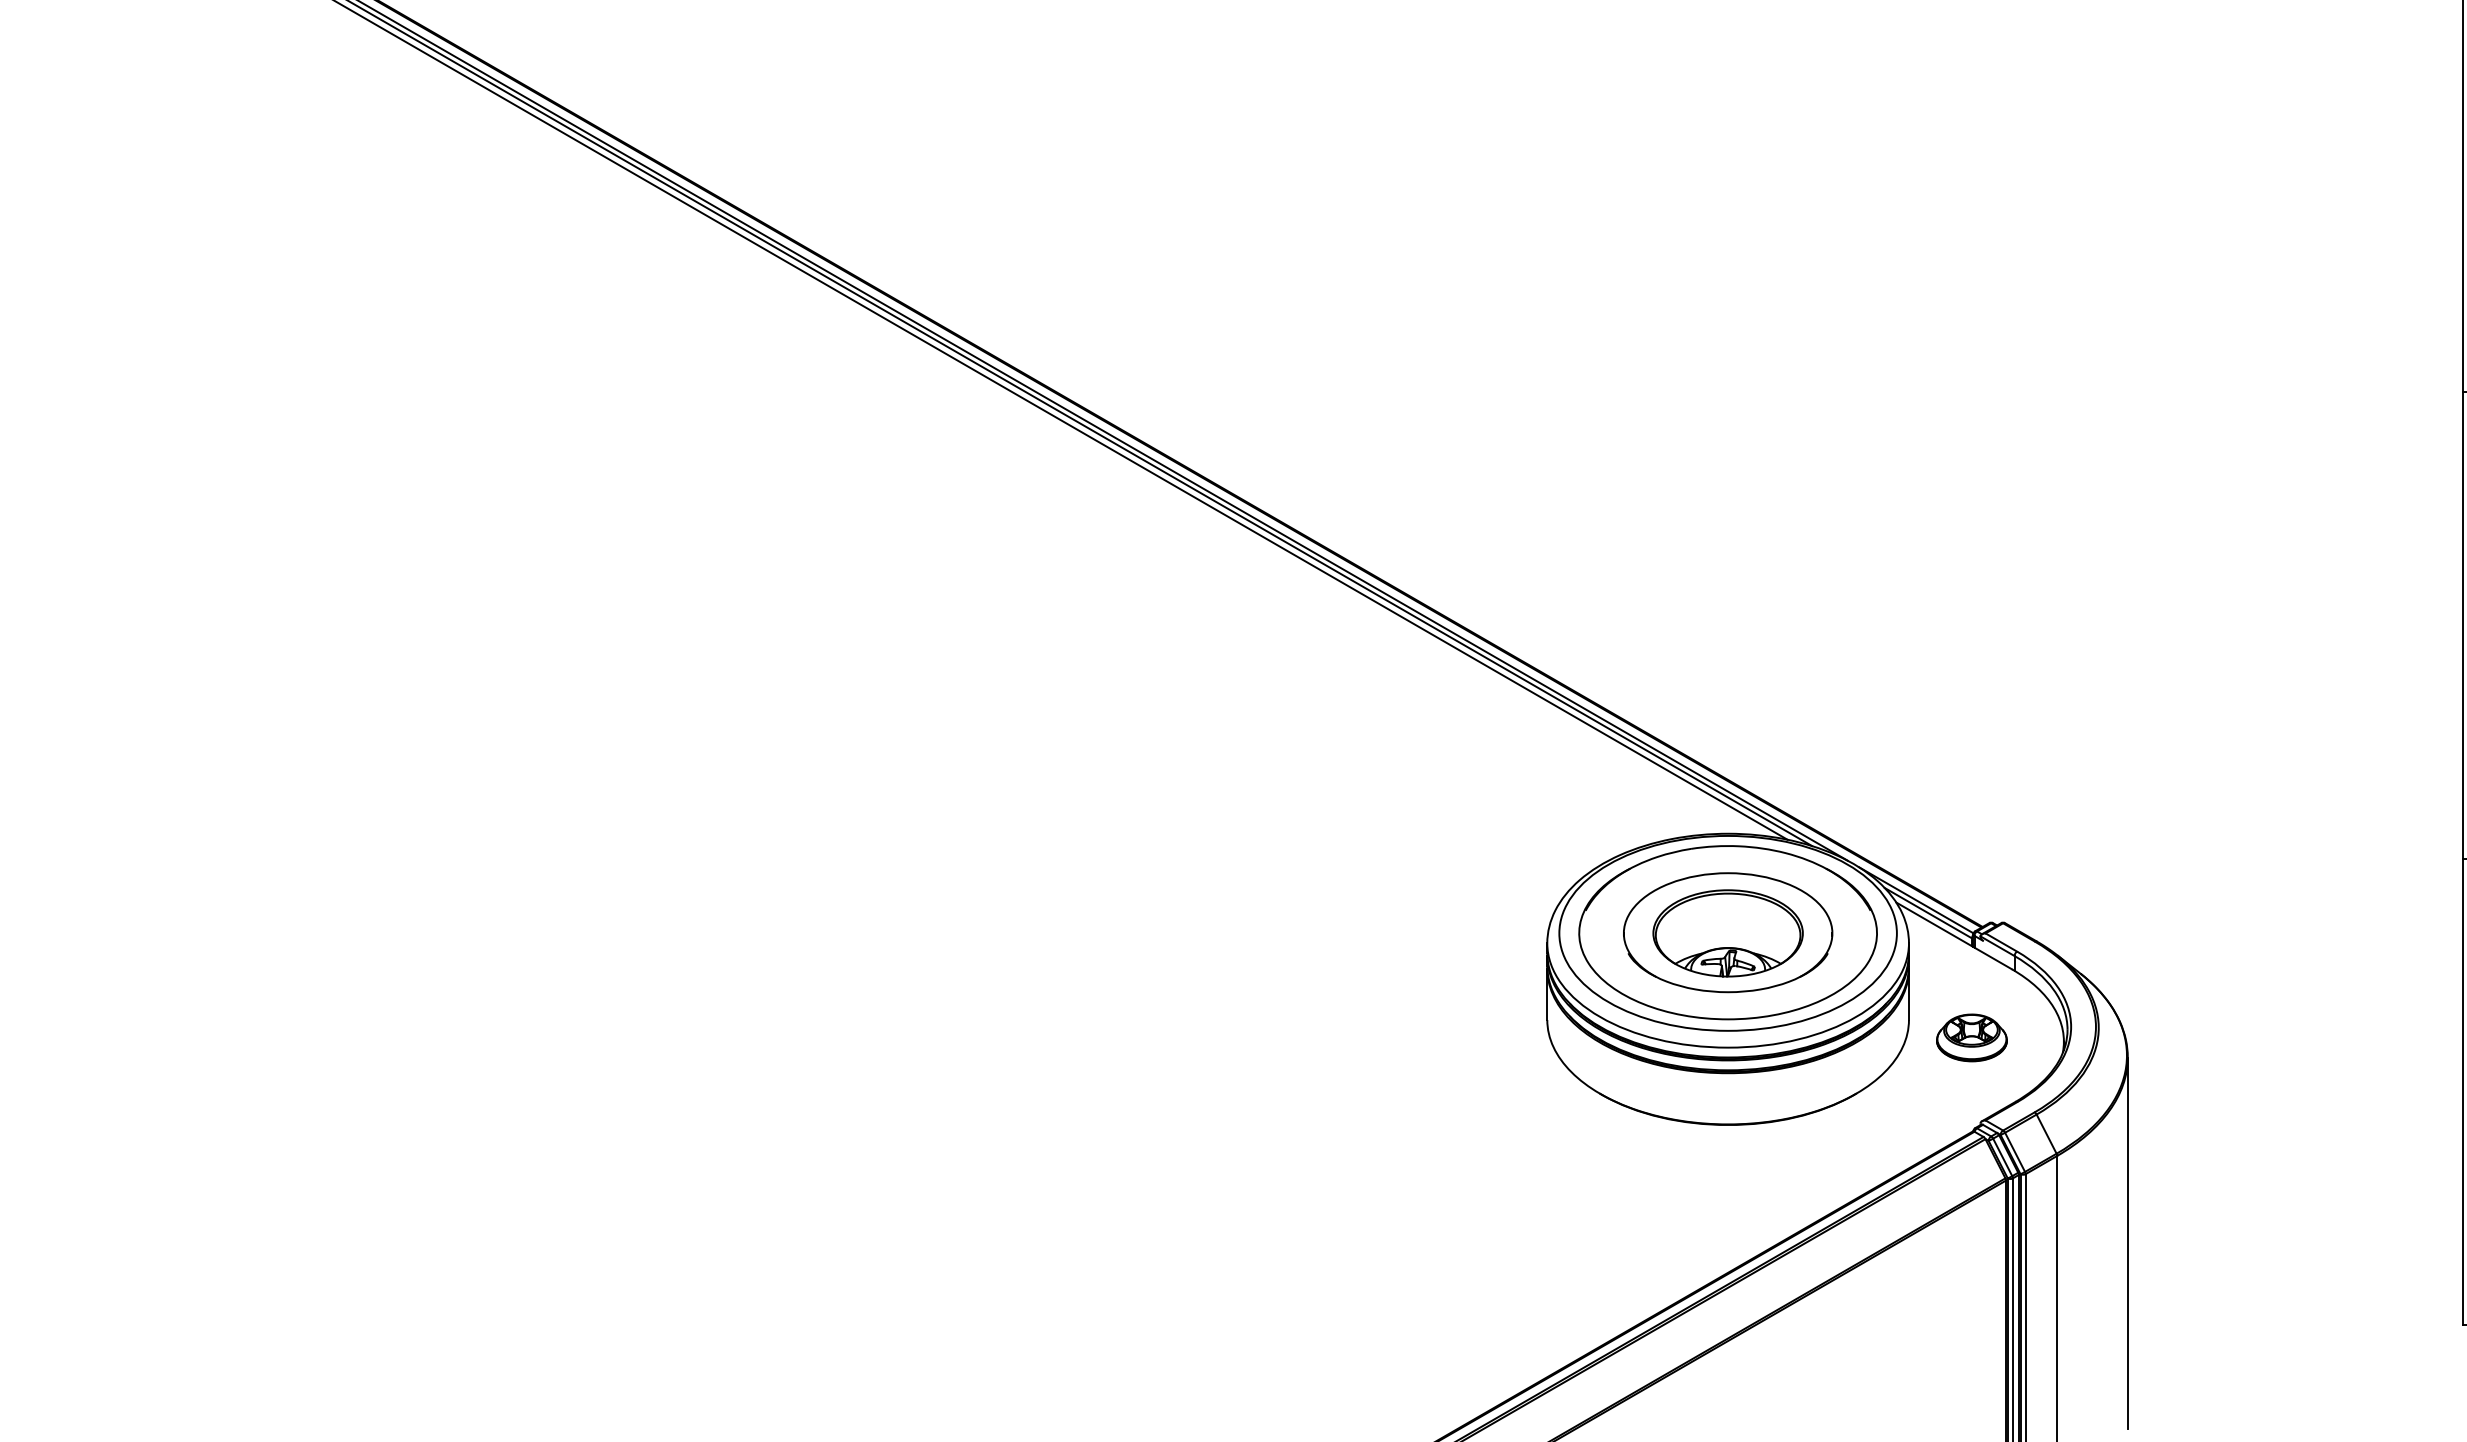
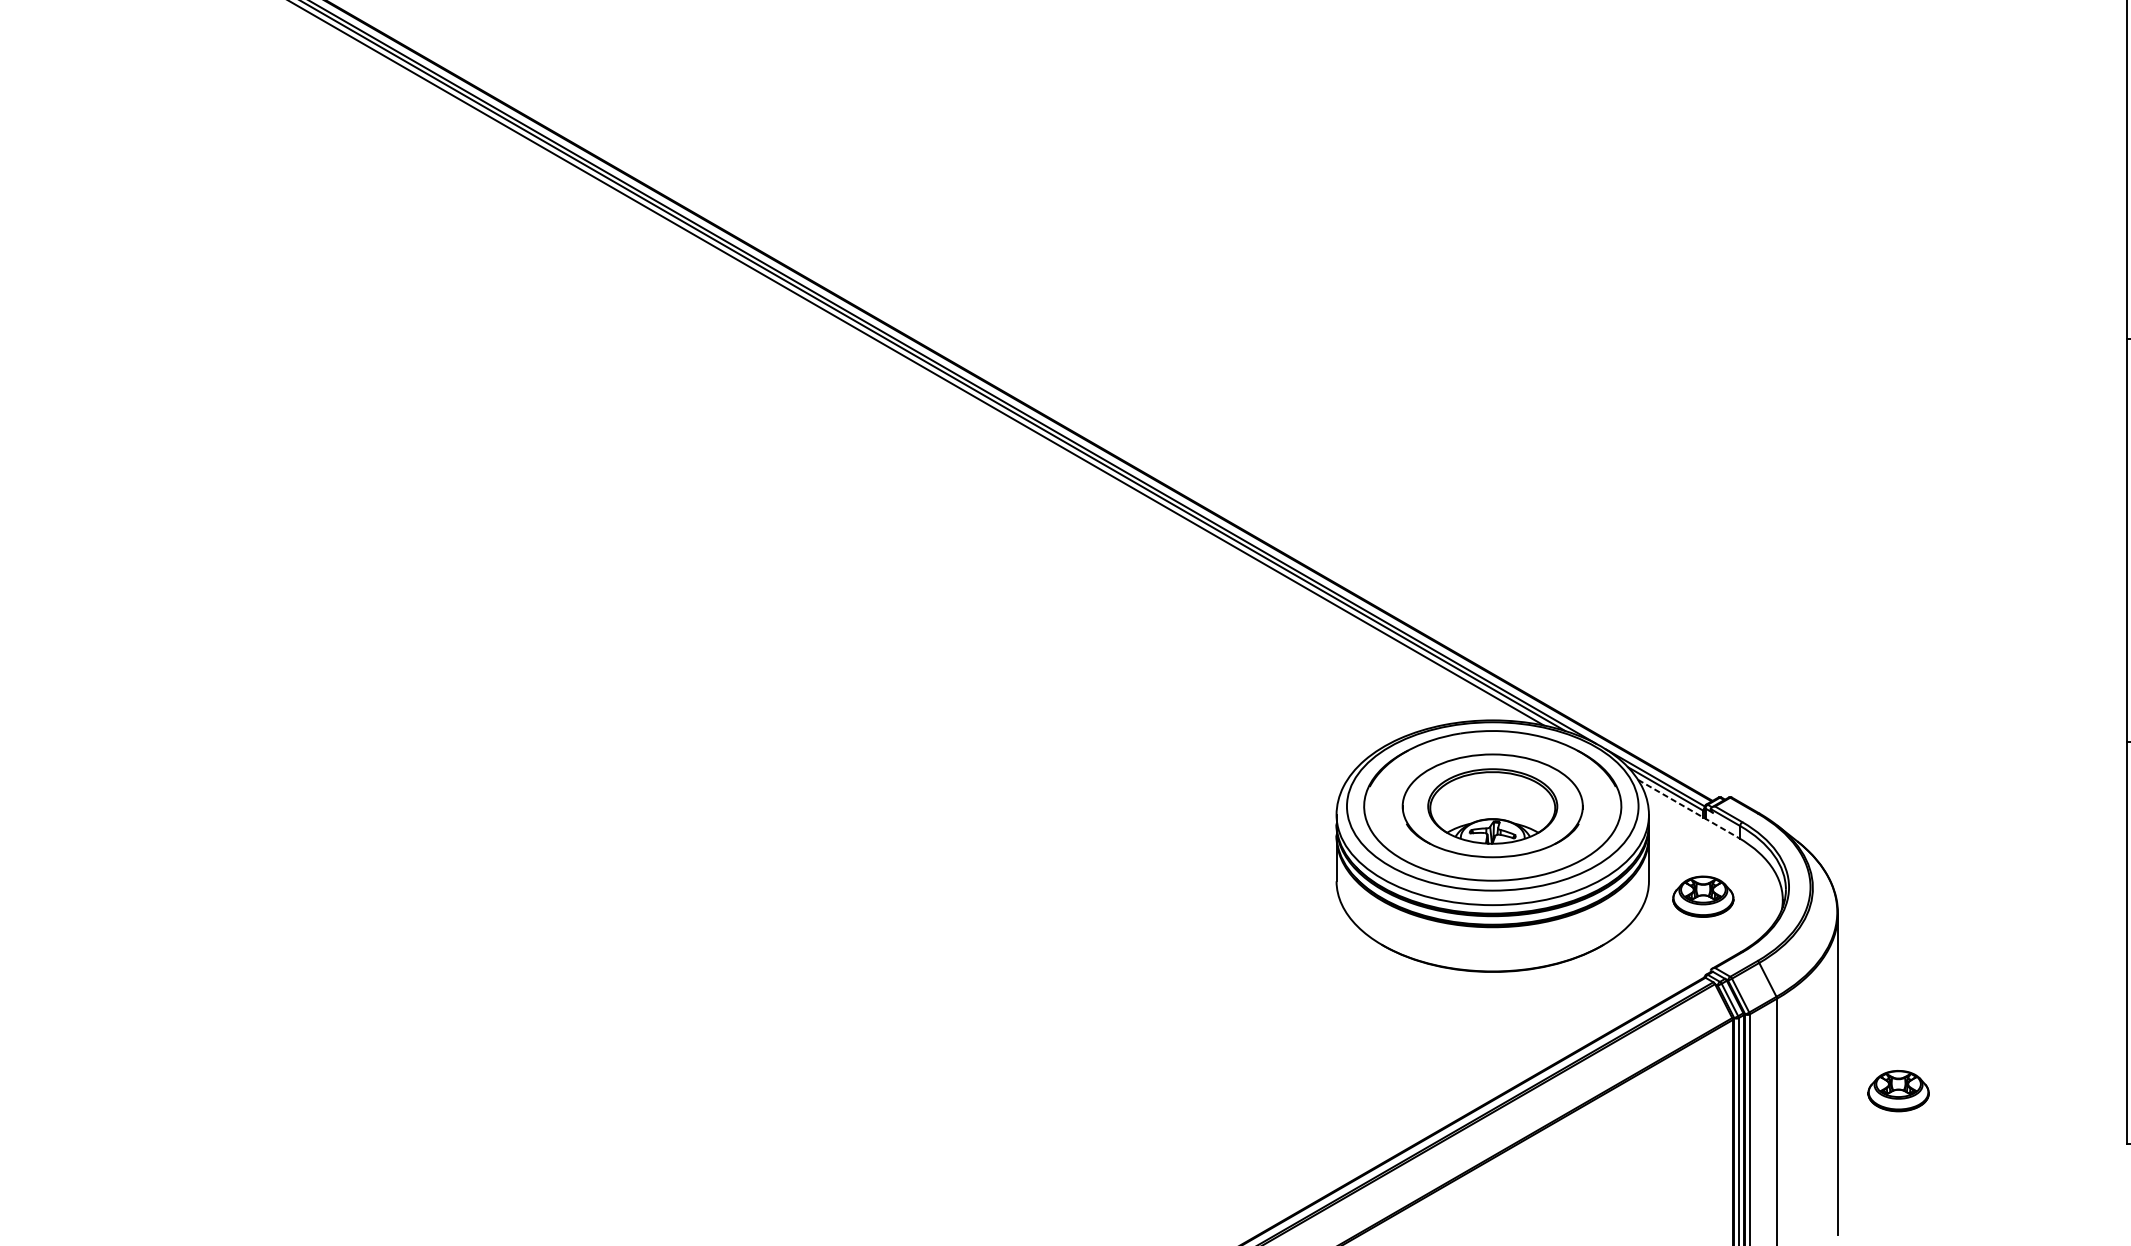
line: (1954, 935) -> (1688, 808), solid -> dashed
part: (2197, 1262) -> (1898, 1090), added

